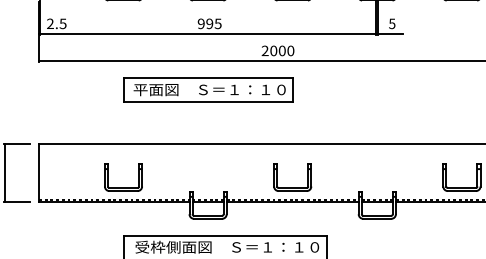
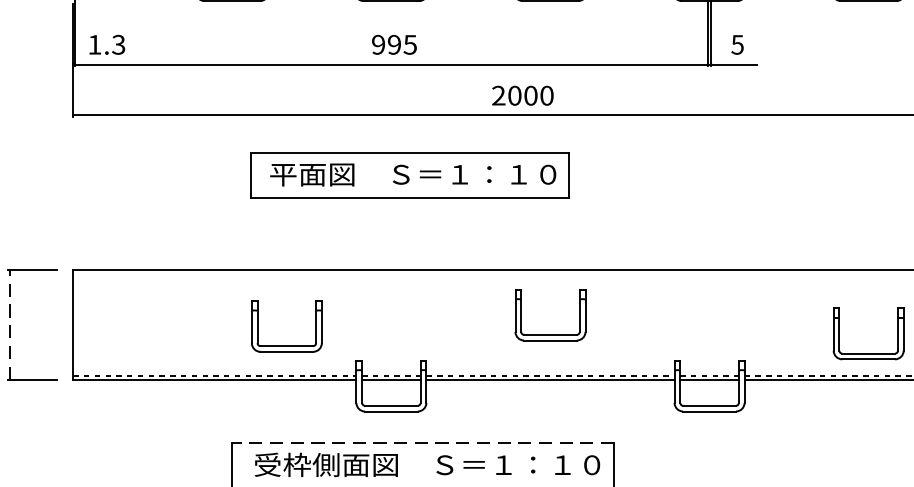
text: (56, 23) -> (106, 44), 2.5 -> 1.3
part: (208, 89) -> (410, 173), moved
line: (5, 172) -> (10, 324), solid -> dashed
part: (123, 187) -> (286, 345), moved
part: (292, 187) -> (550, 333), moved
line: (225, 235) -> (424, 442), solid -> dashed

